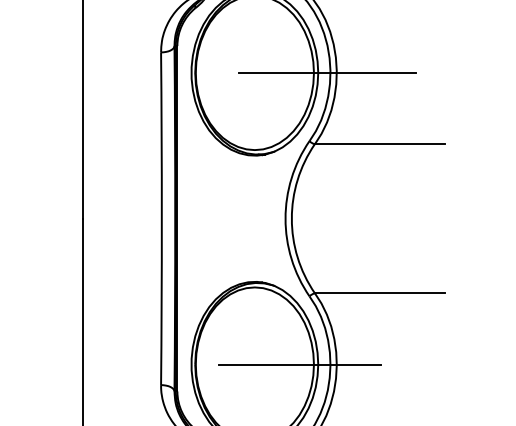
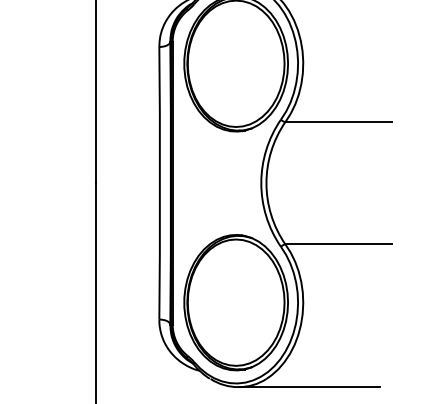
line: (327, 72) -> (295, 63), removed
line: (299, 364) -> (272, 302), removed

